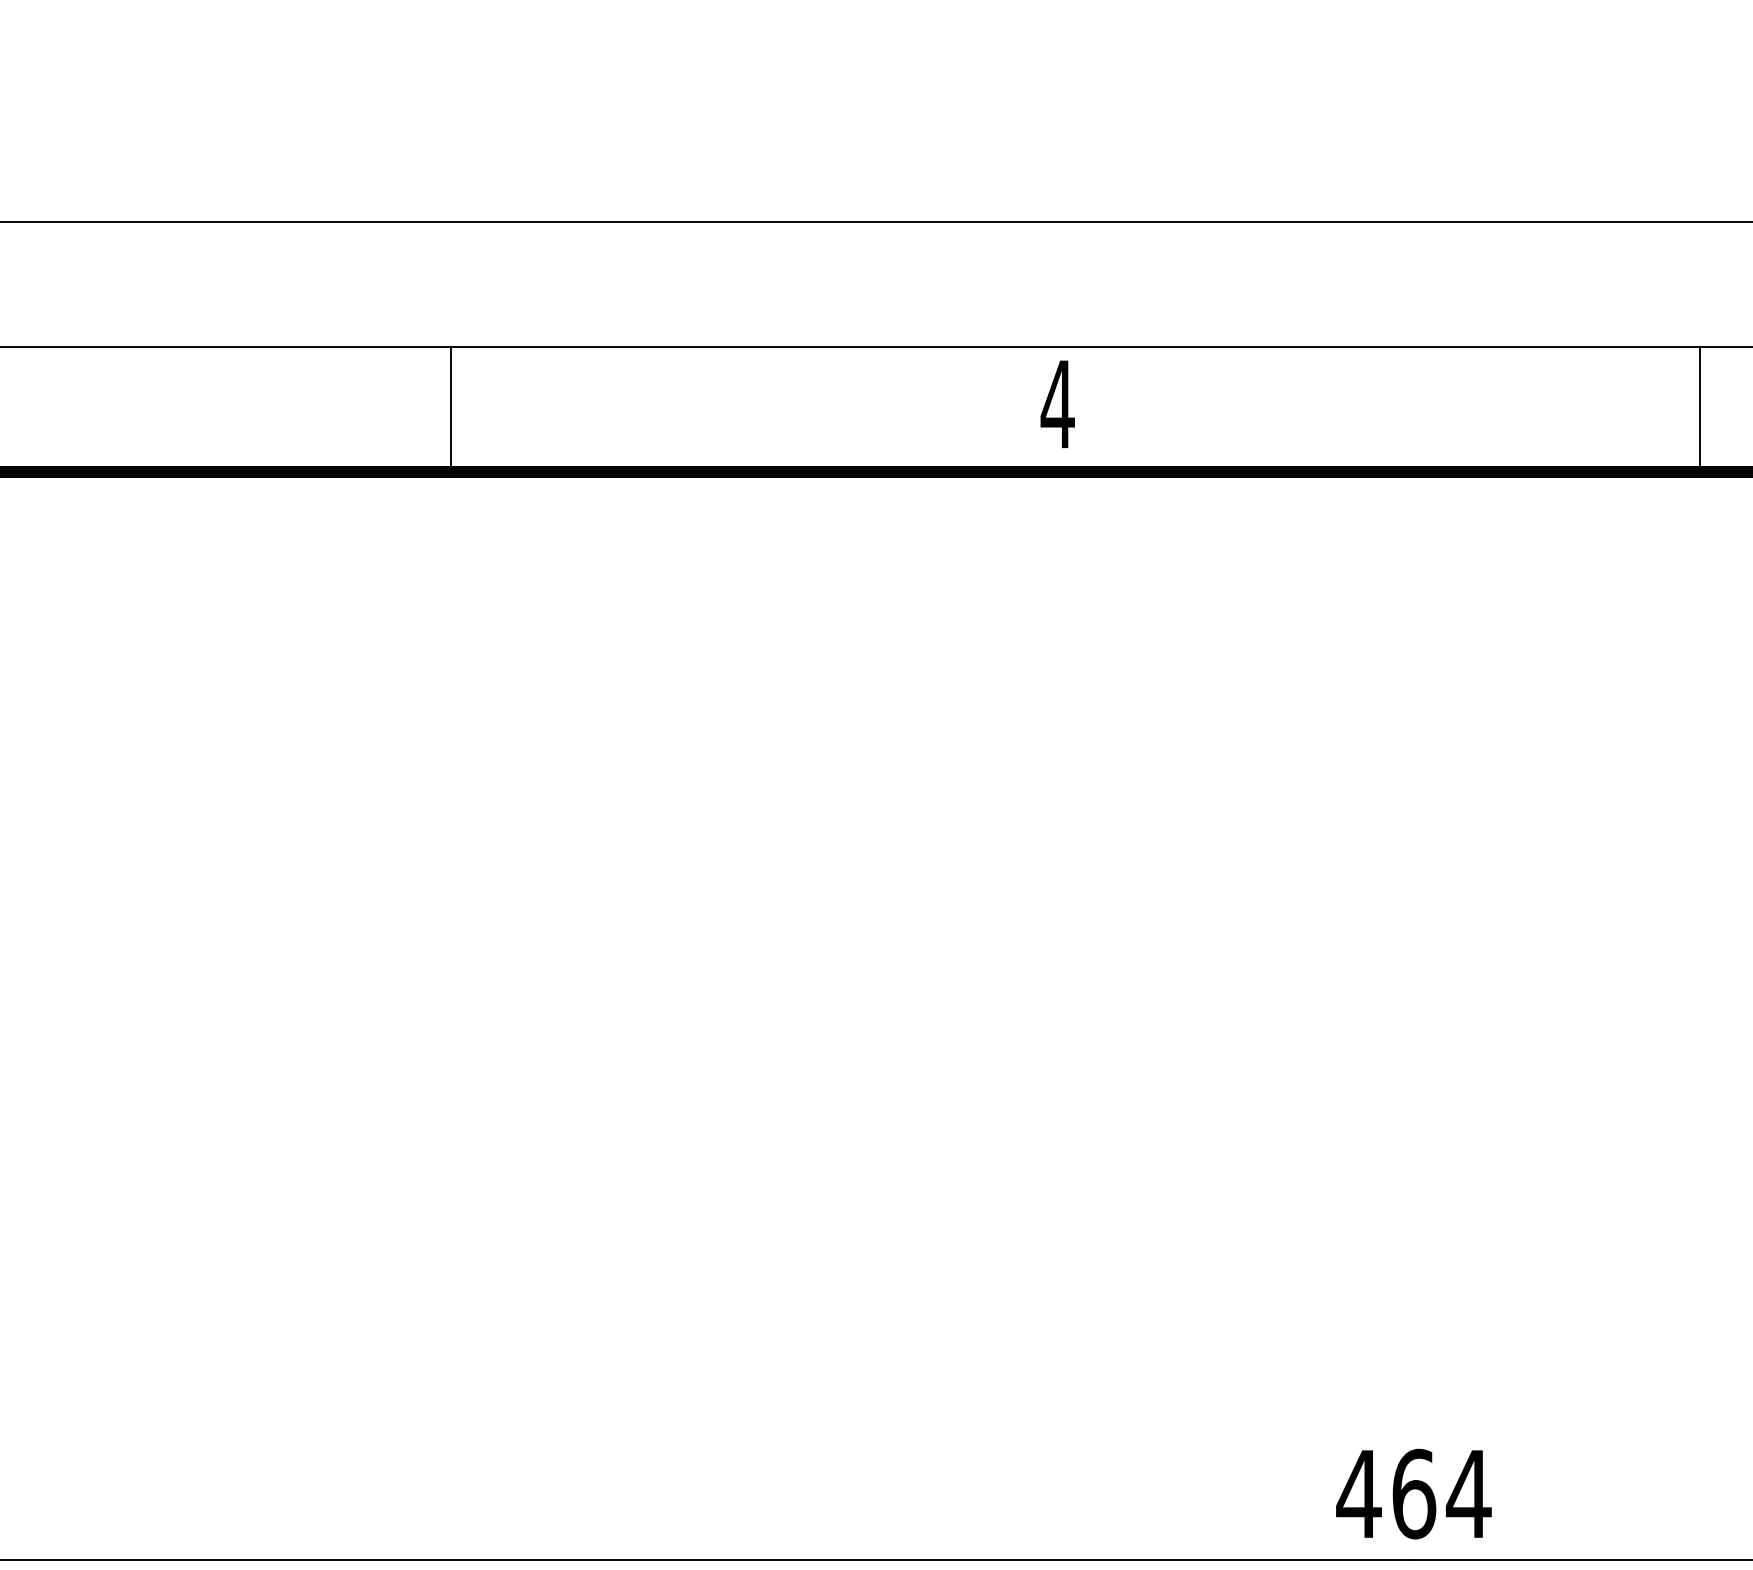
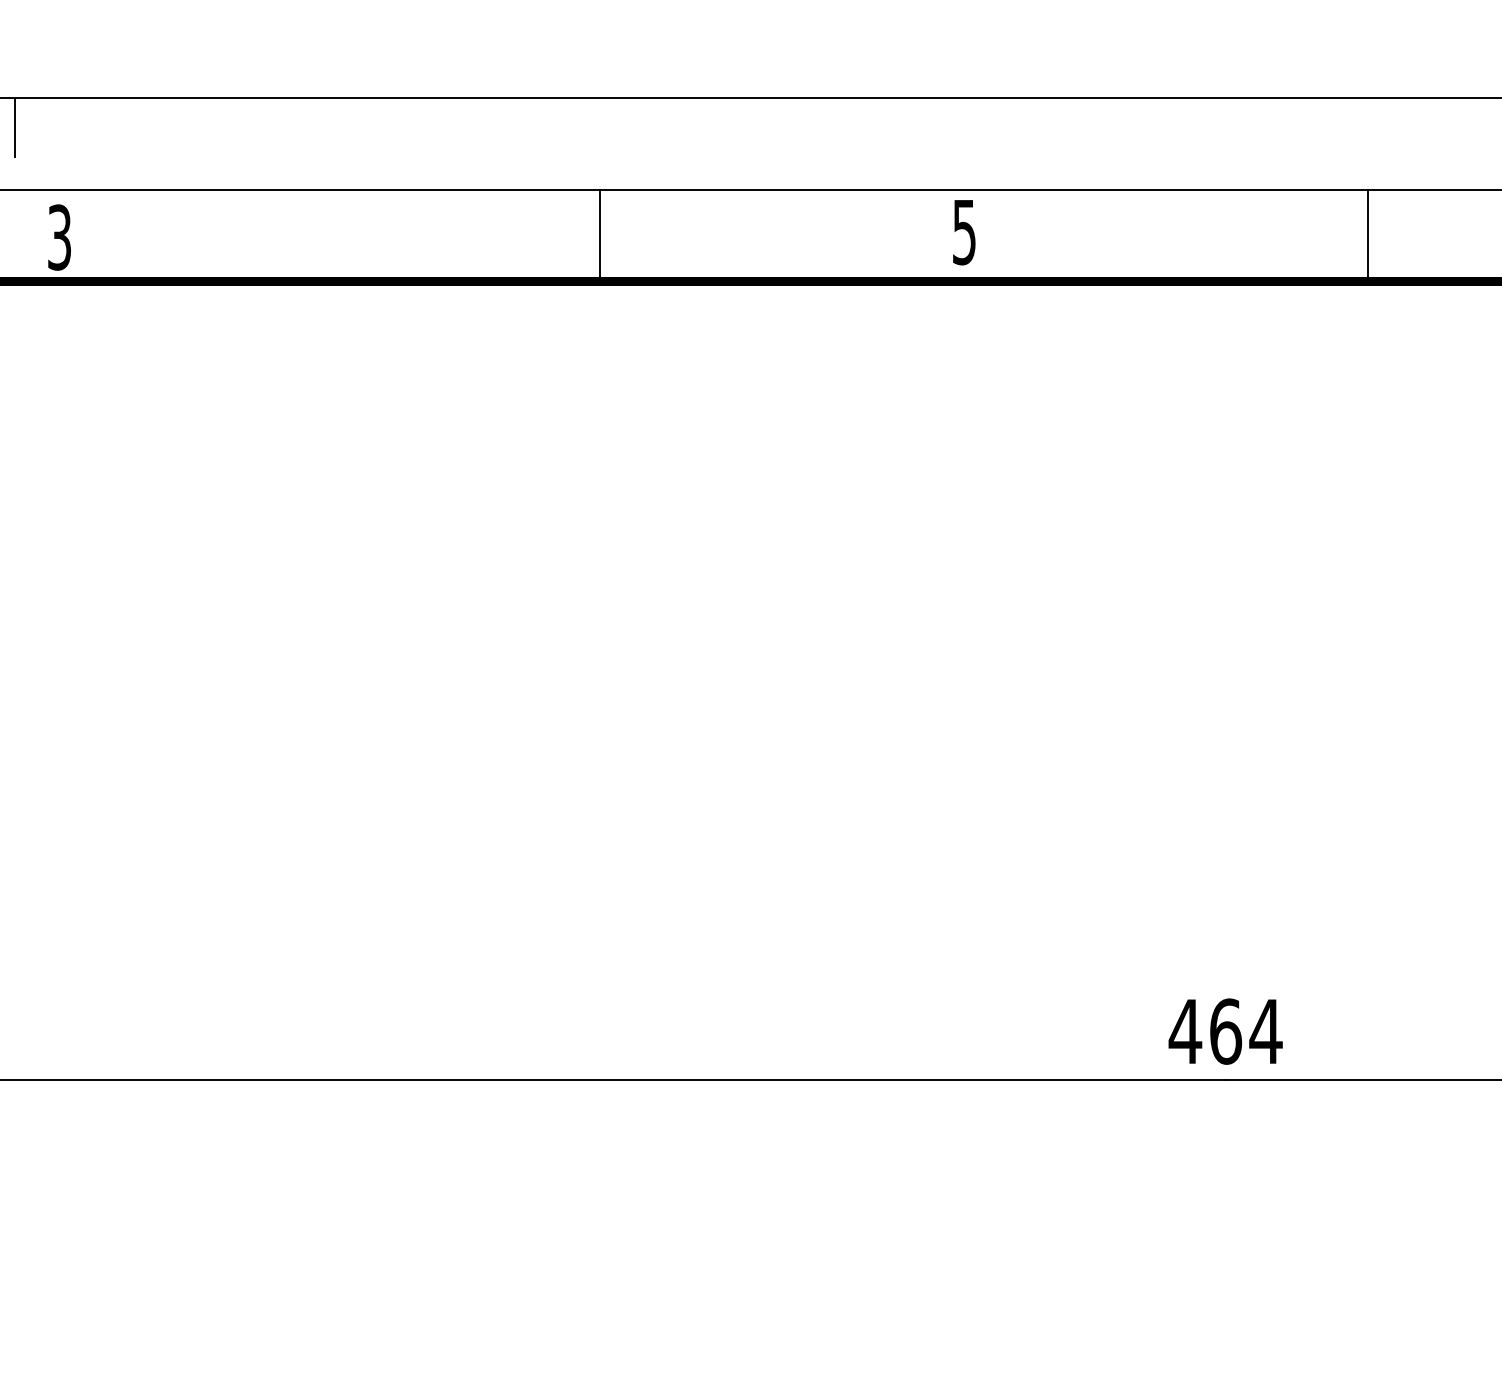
text: (1056, 404) -> (963, 232), 4 -> 5
line: (451, 408) -> (600, 235), moved
line: (1699, 408) -> (1367, 235), moved

